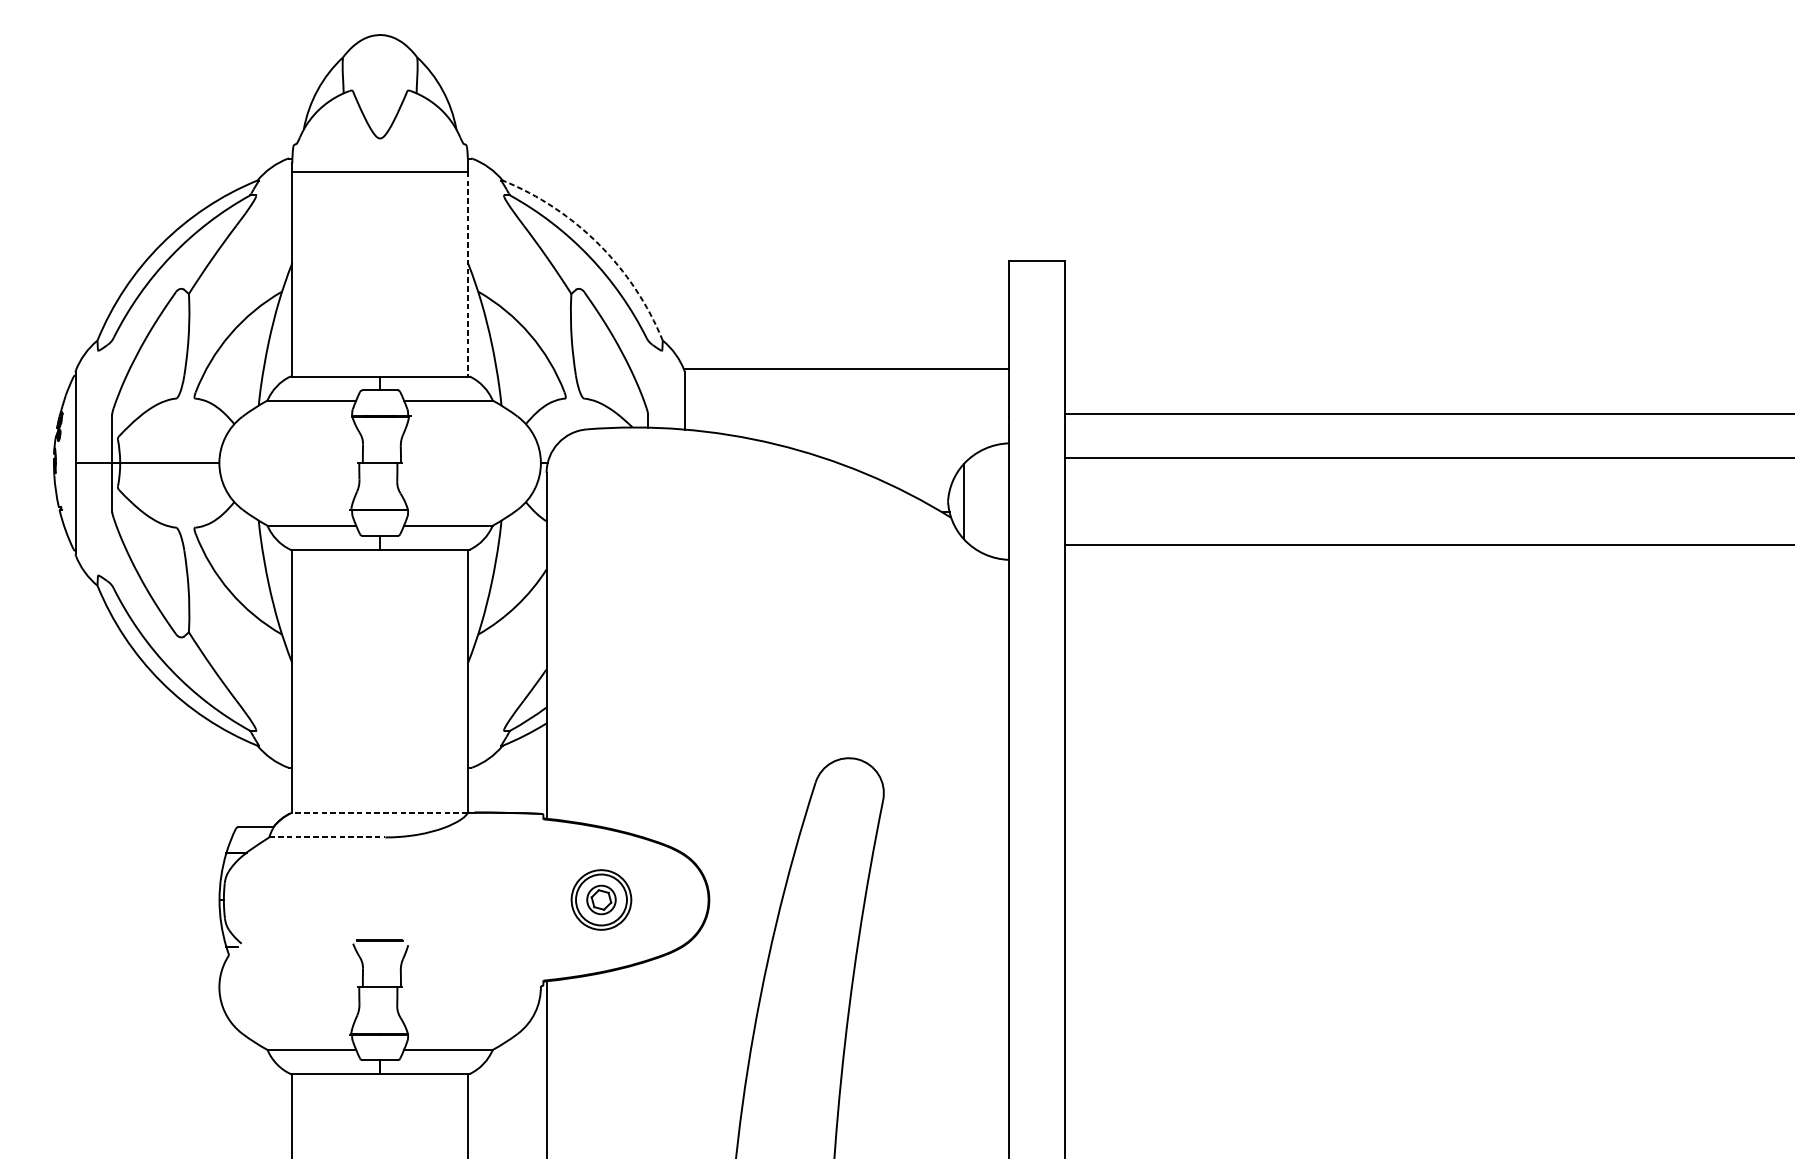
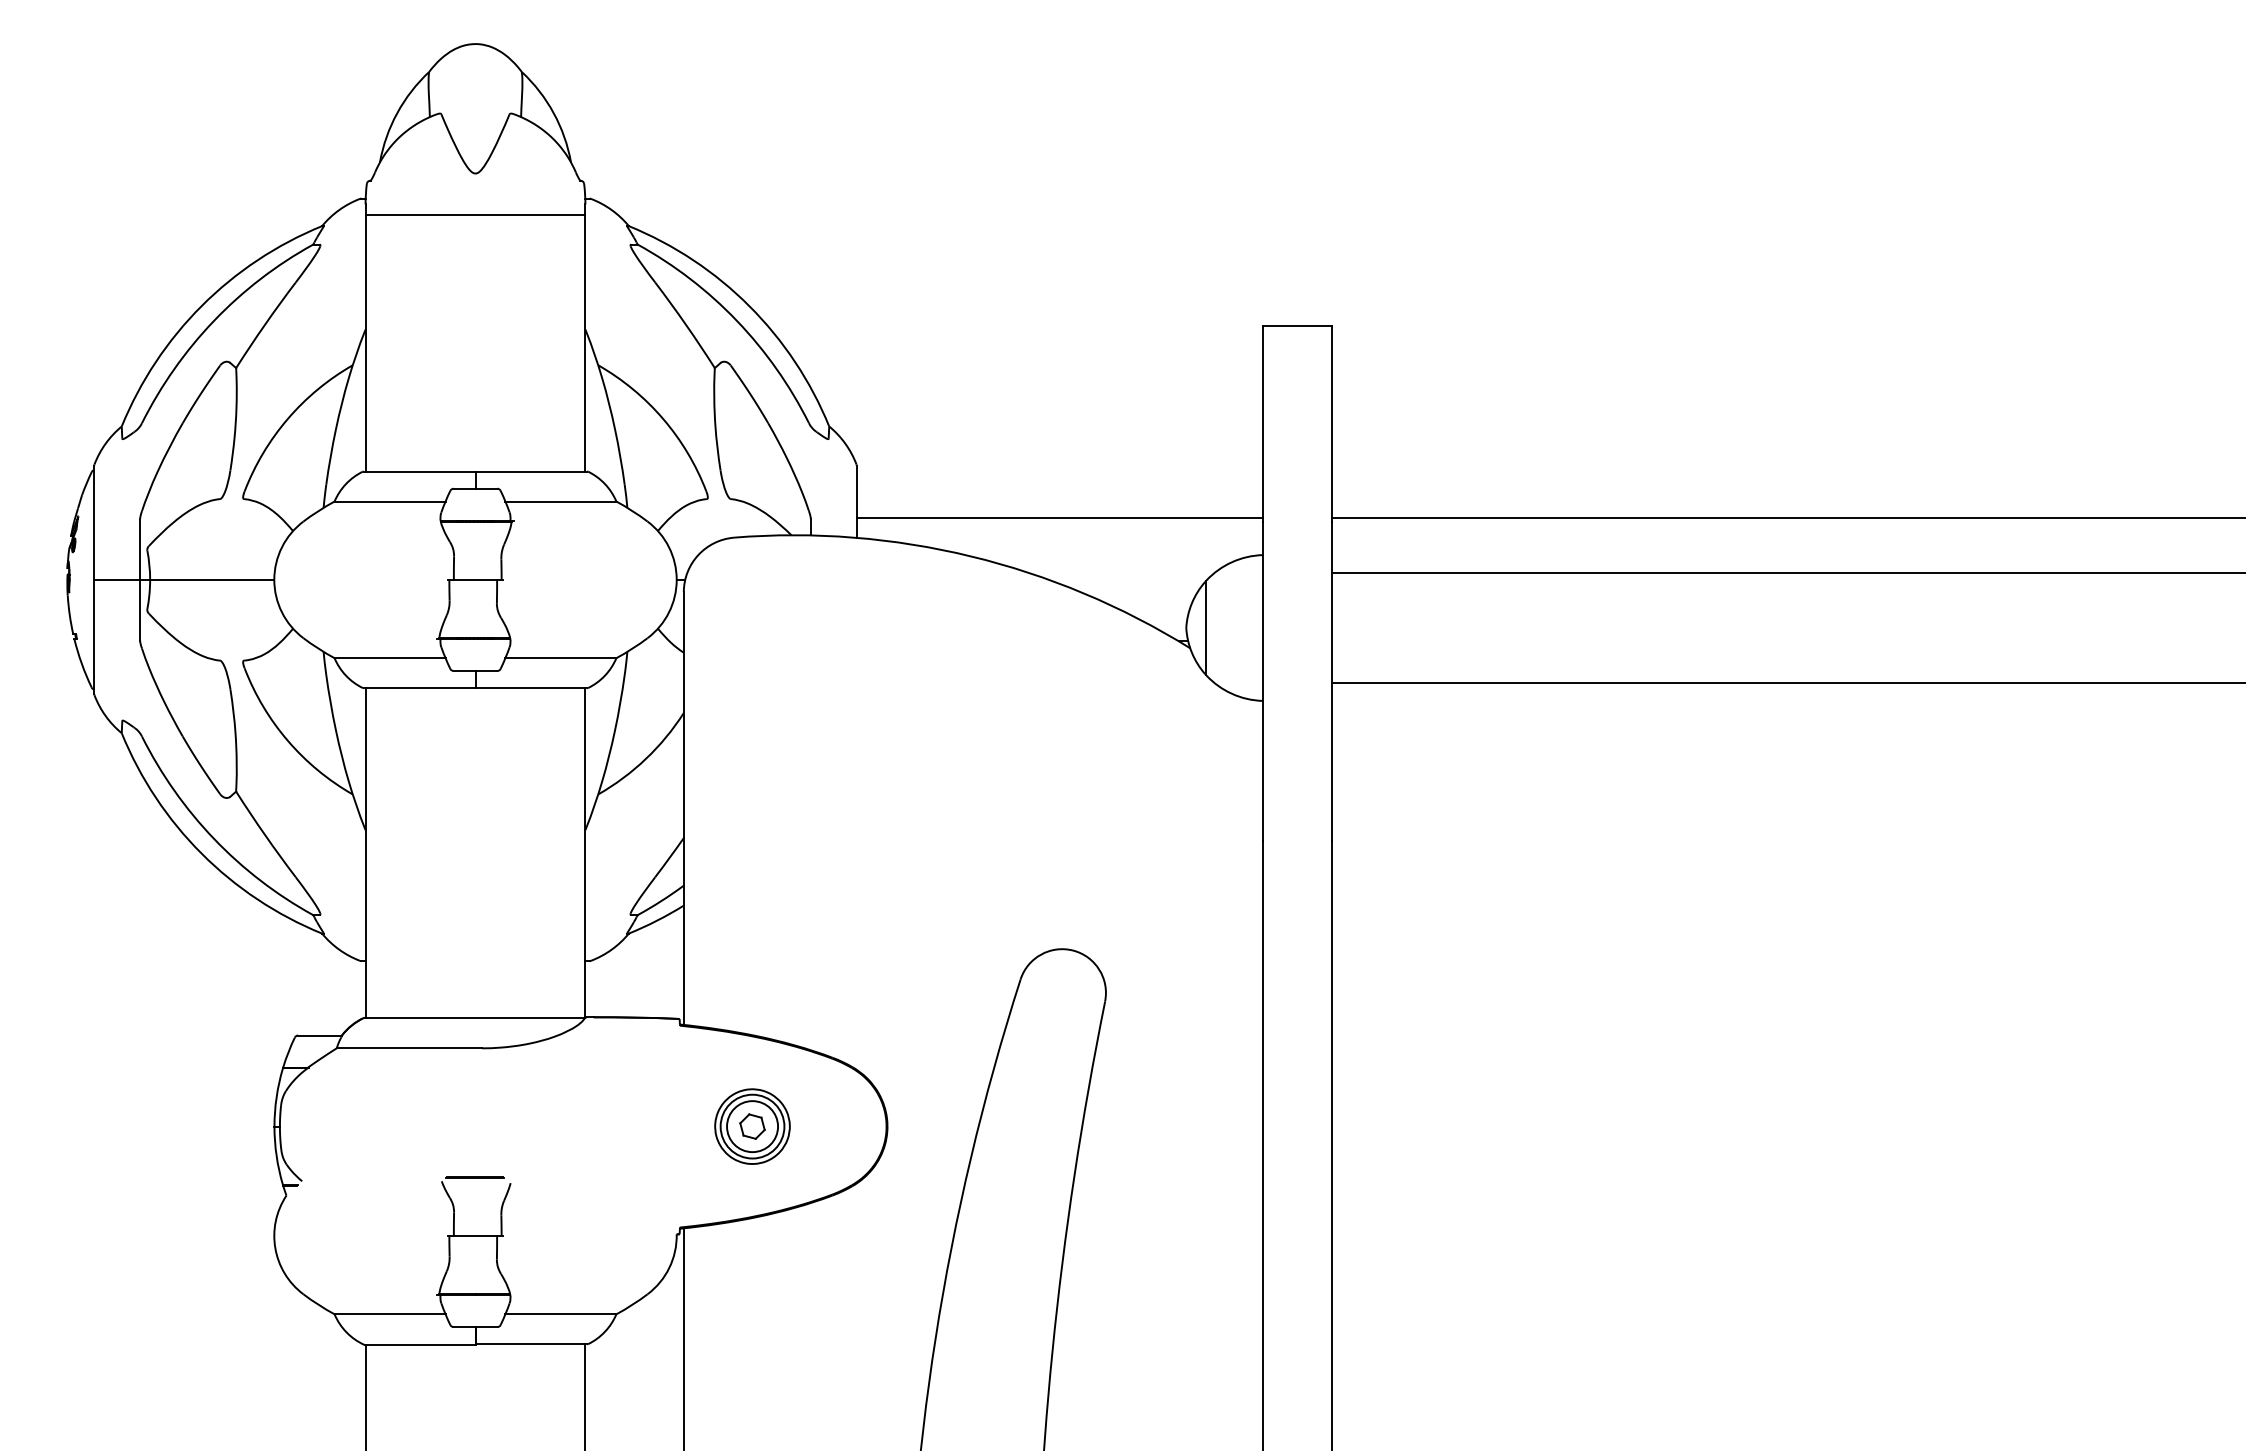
arc: (599, 244) -> (749, 306), dashed -> solid
line: (468, 274) -> (585, 343), dashed -> solid
line: (846, 368) -> (1059, 518), moved
line: (379, 812) -> (474, 1017), dashed -> solid
line: (327, 837) -> (409, 1048), dashed -> solid
circle: (601, 899) -> (752, 1126), size x1.43

